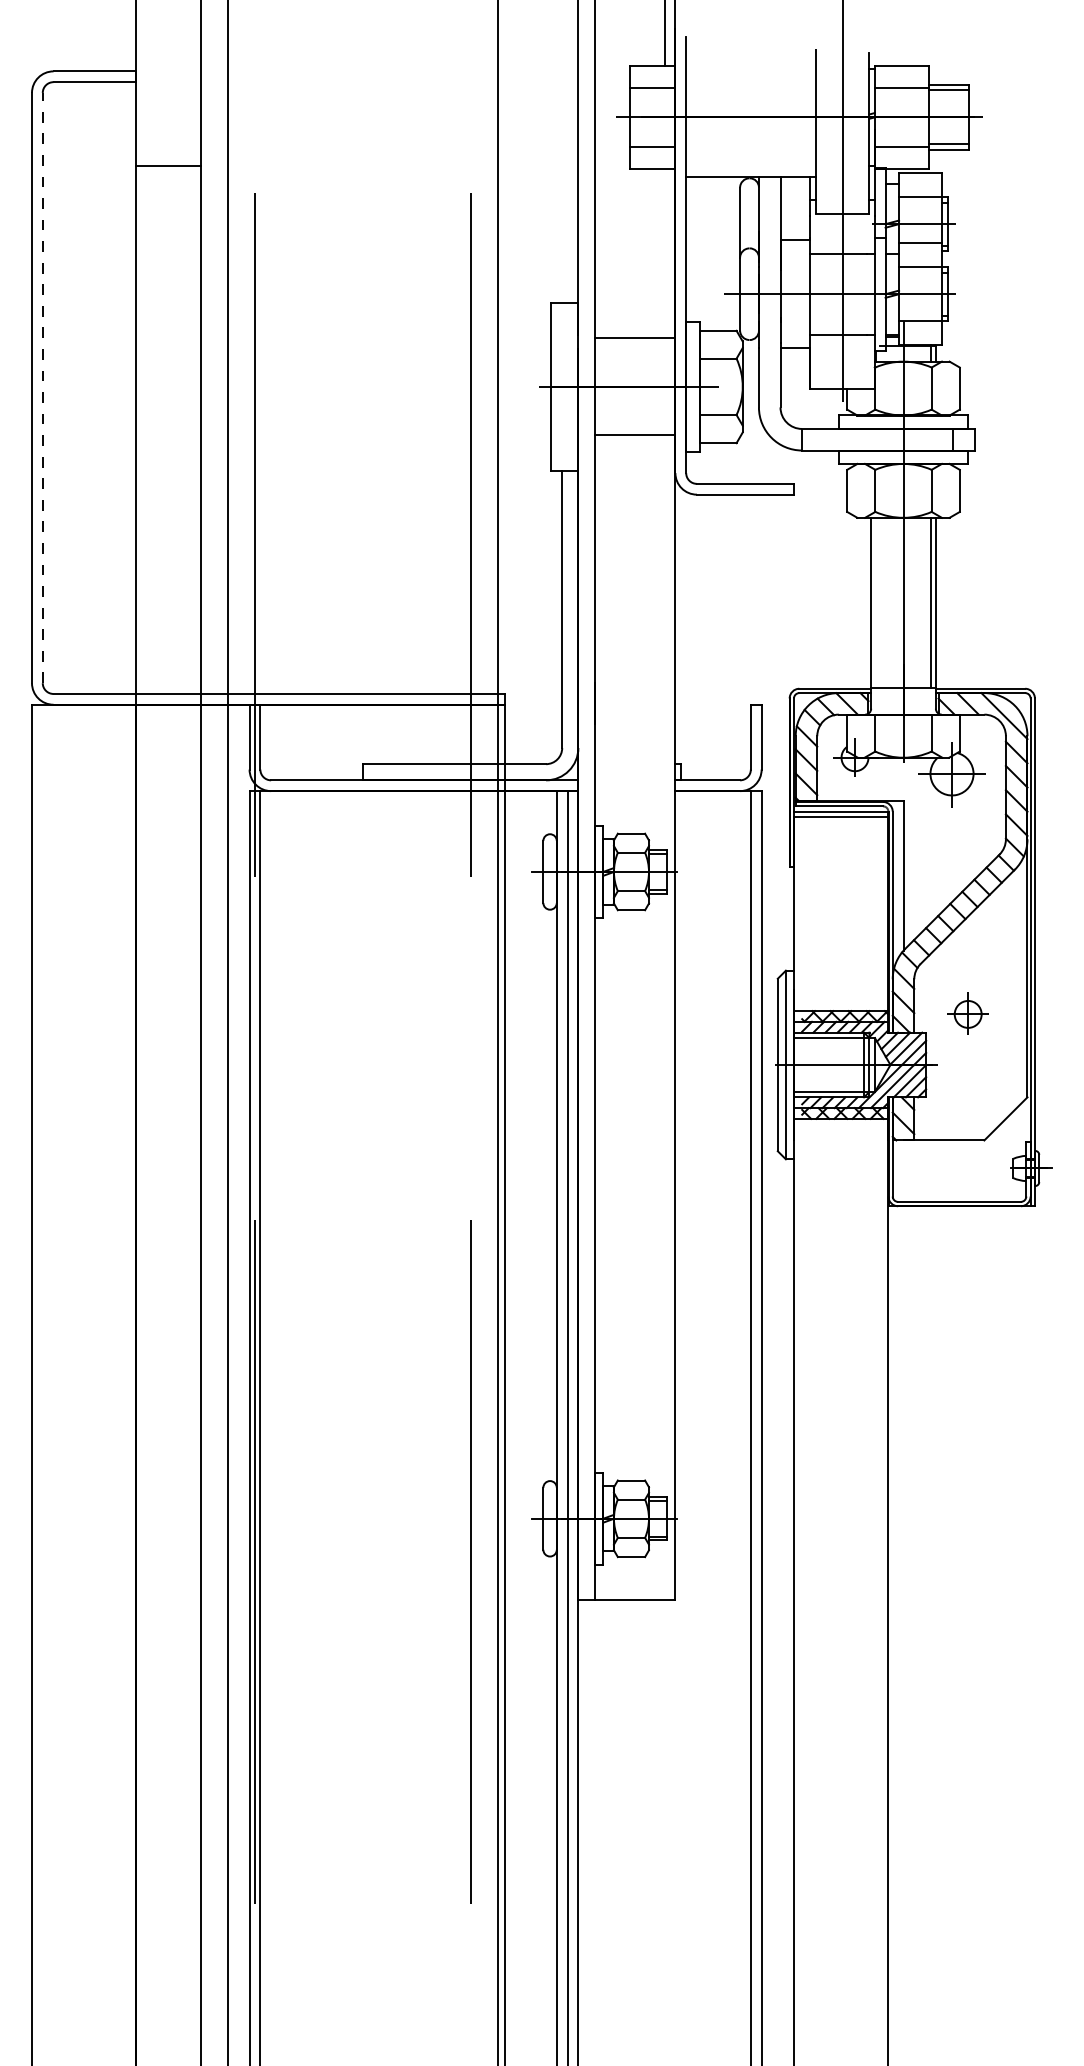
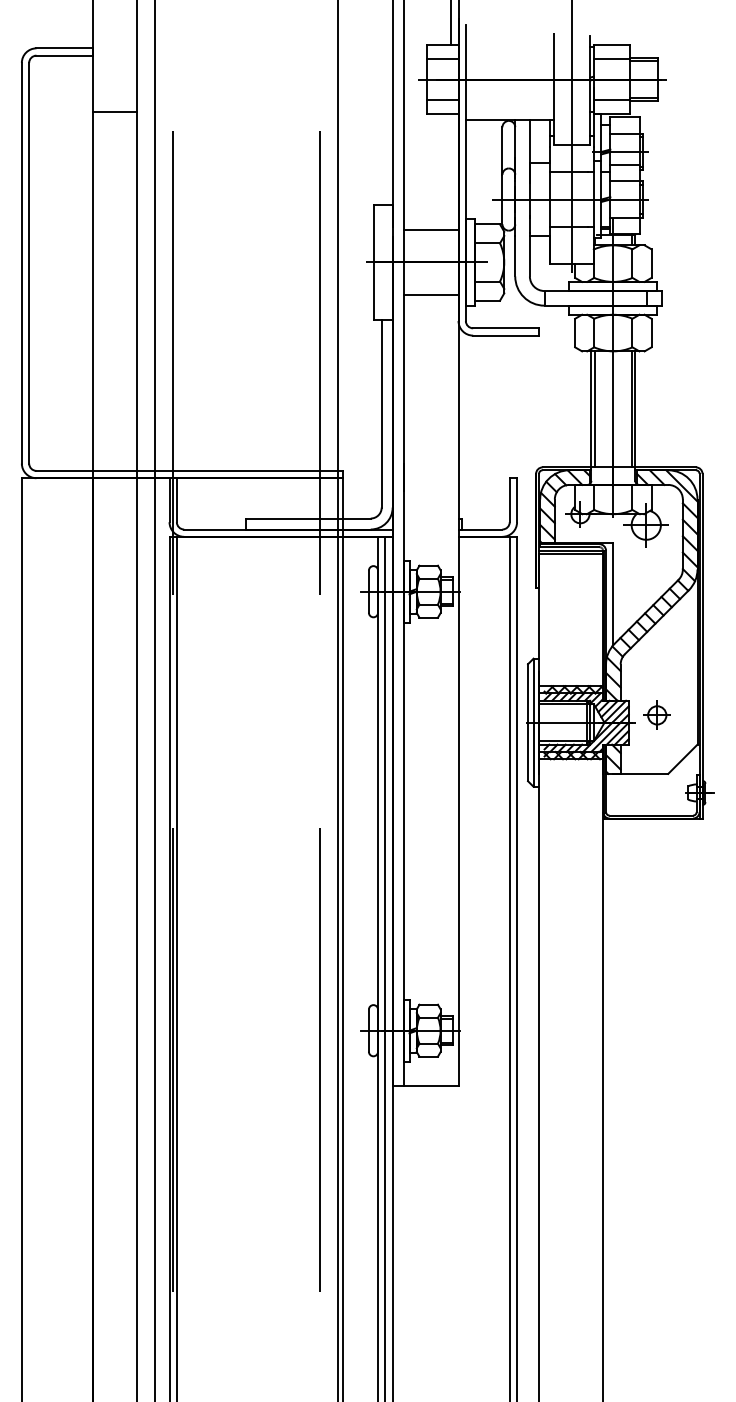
line: (43, 386) -> (29, 262), dashed -> solid
line: (875, 602) -> (594, 408), added
part: (967, 1013) -> (656, 714), moved

